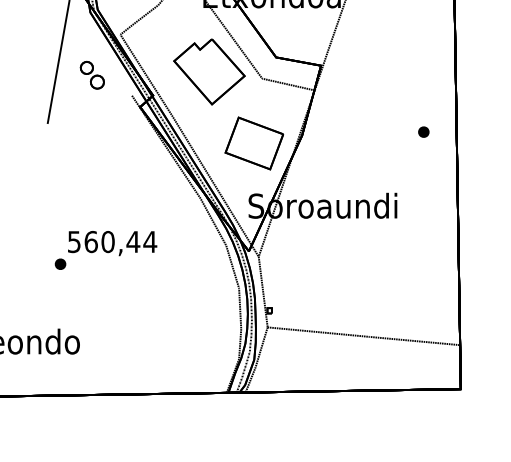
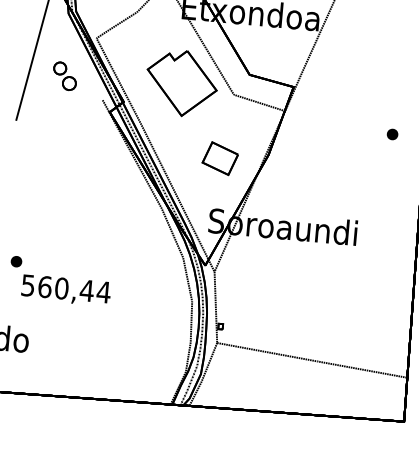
part: (423, 131) -> (392, 133), moved
part: (254, 143) -> (220, 158), size x0.6
text: (112, 243) -> (66, 290), moved

